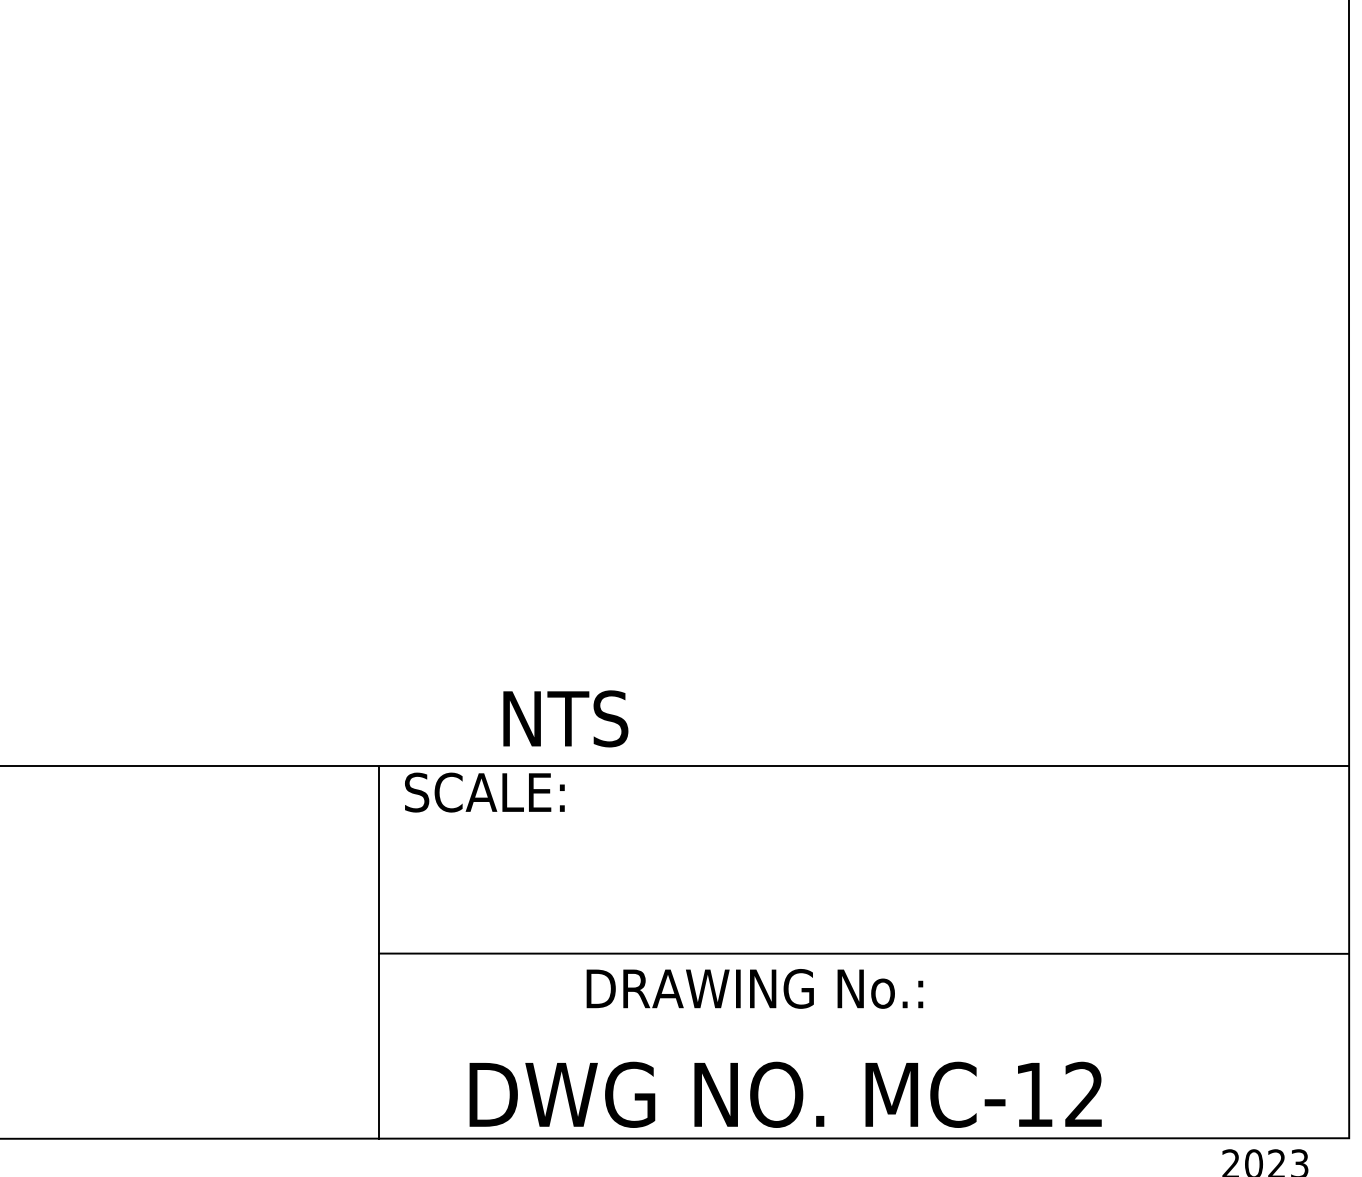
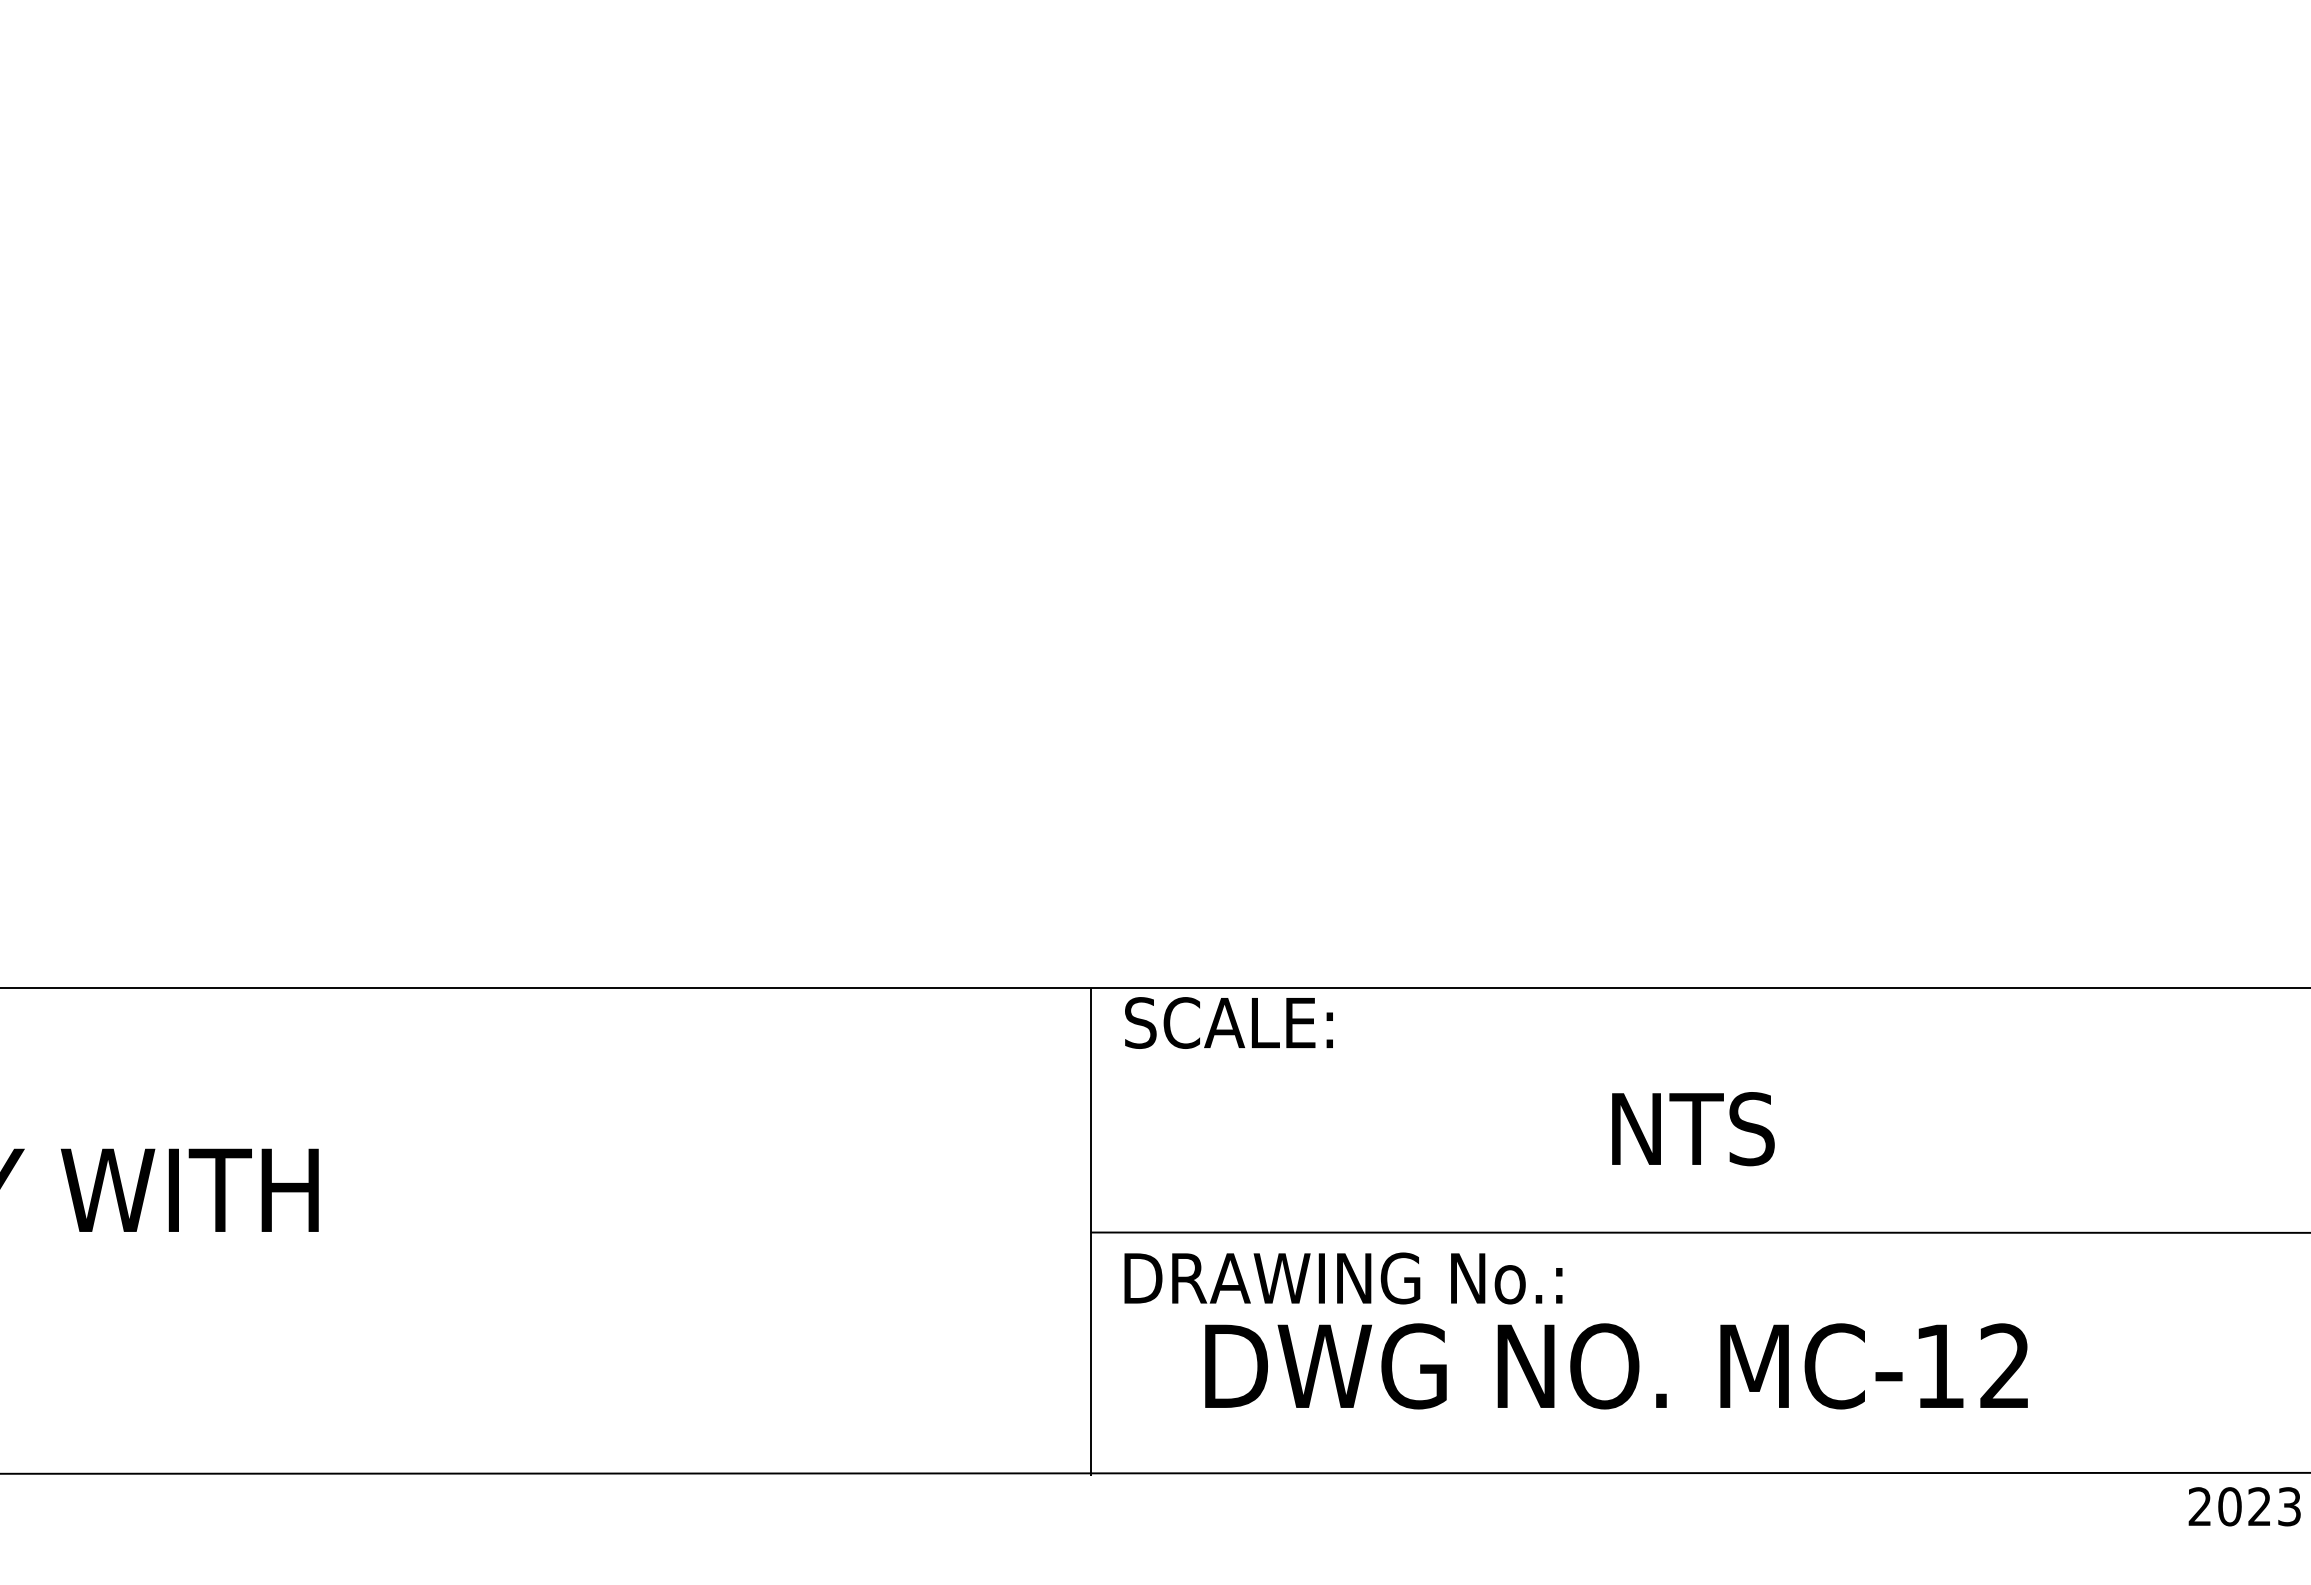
text: (565, 719) -> (1693, 1129), moved
text: (754, 988) -> (1343, 1278), moved
text: (785, 1094) -> (1616, 1366), moved

